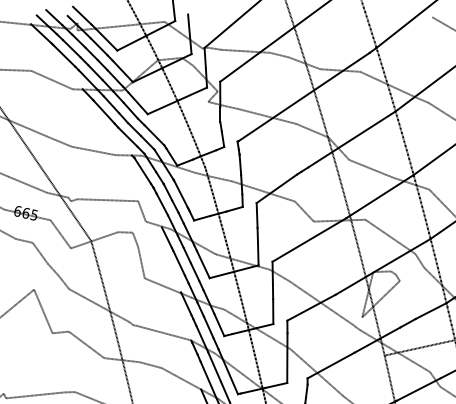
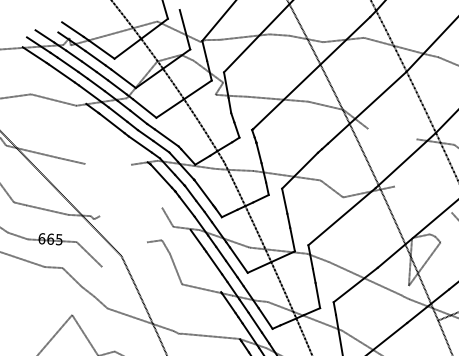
line: (93, 150) -> (107, 164), removed
line: (371, 168) -> (392, 133), removed
line: (107, 200) -> (130, 212), removed
line: (390, 236) -> (423, 199), removed
line: (94, 240) -> (124, 254), removed

